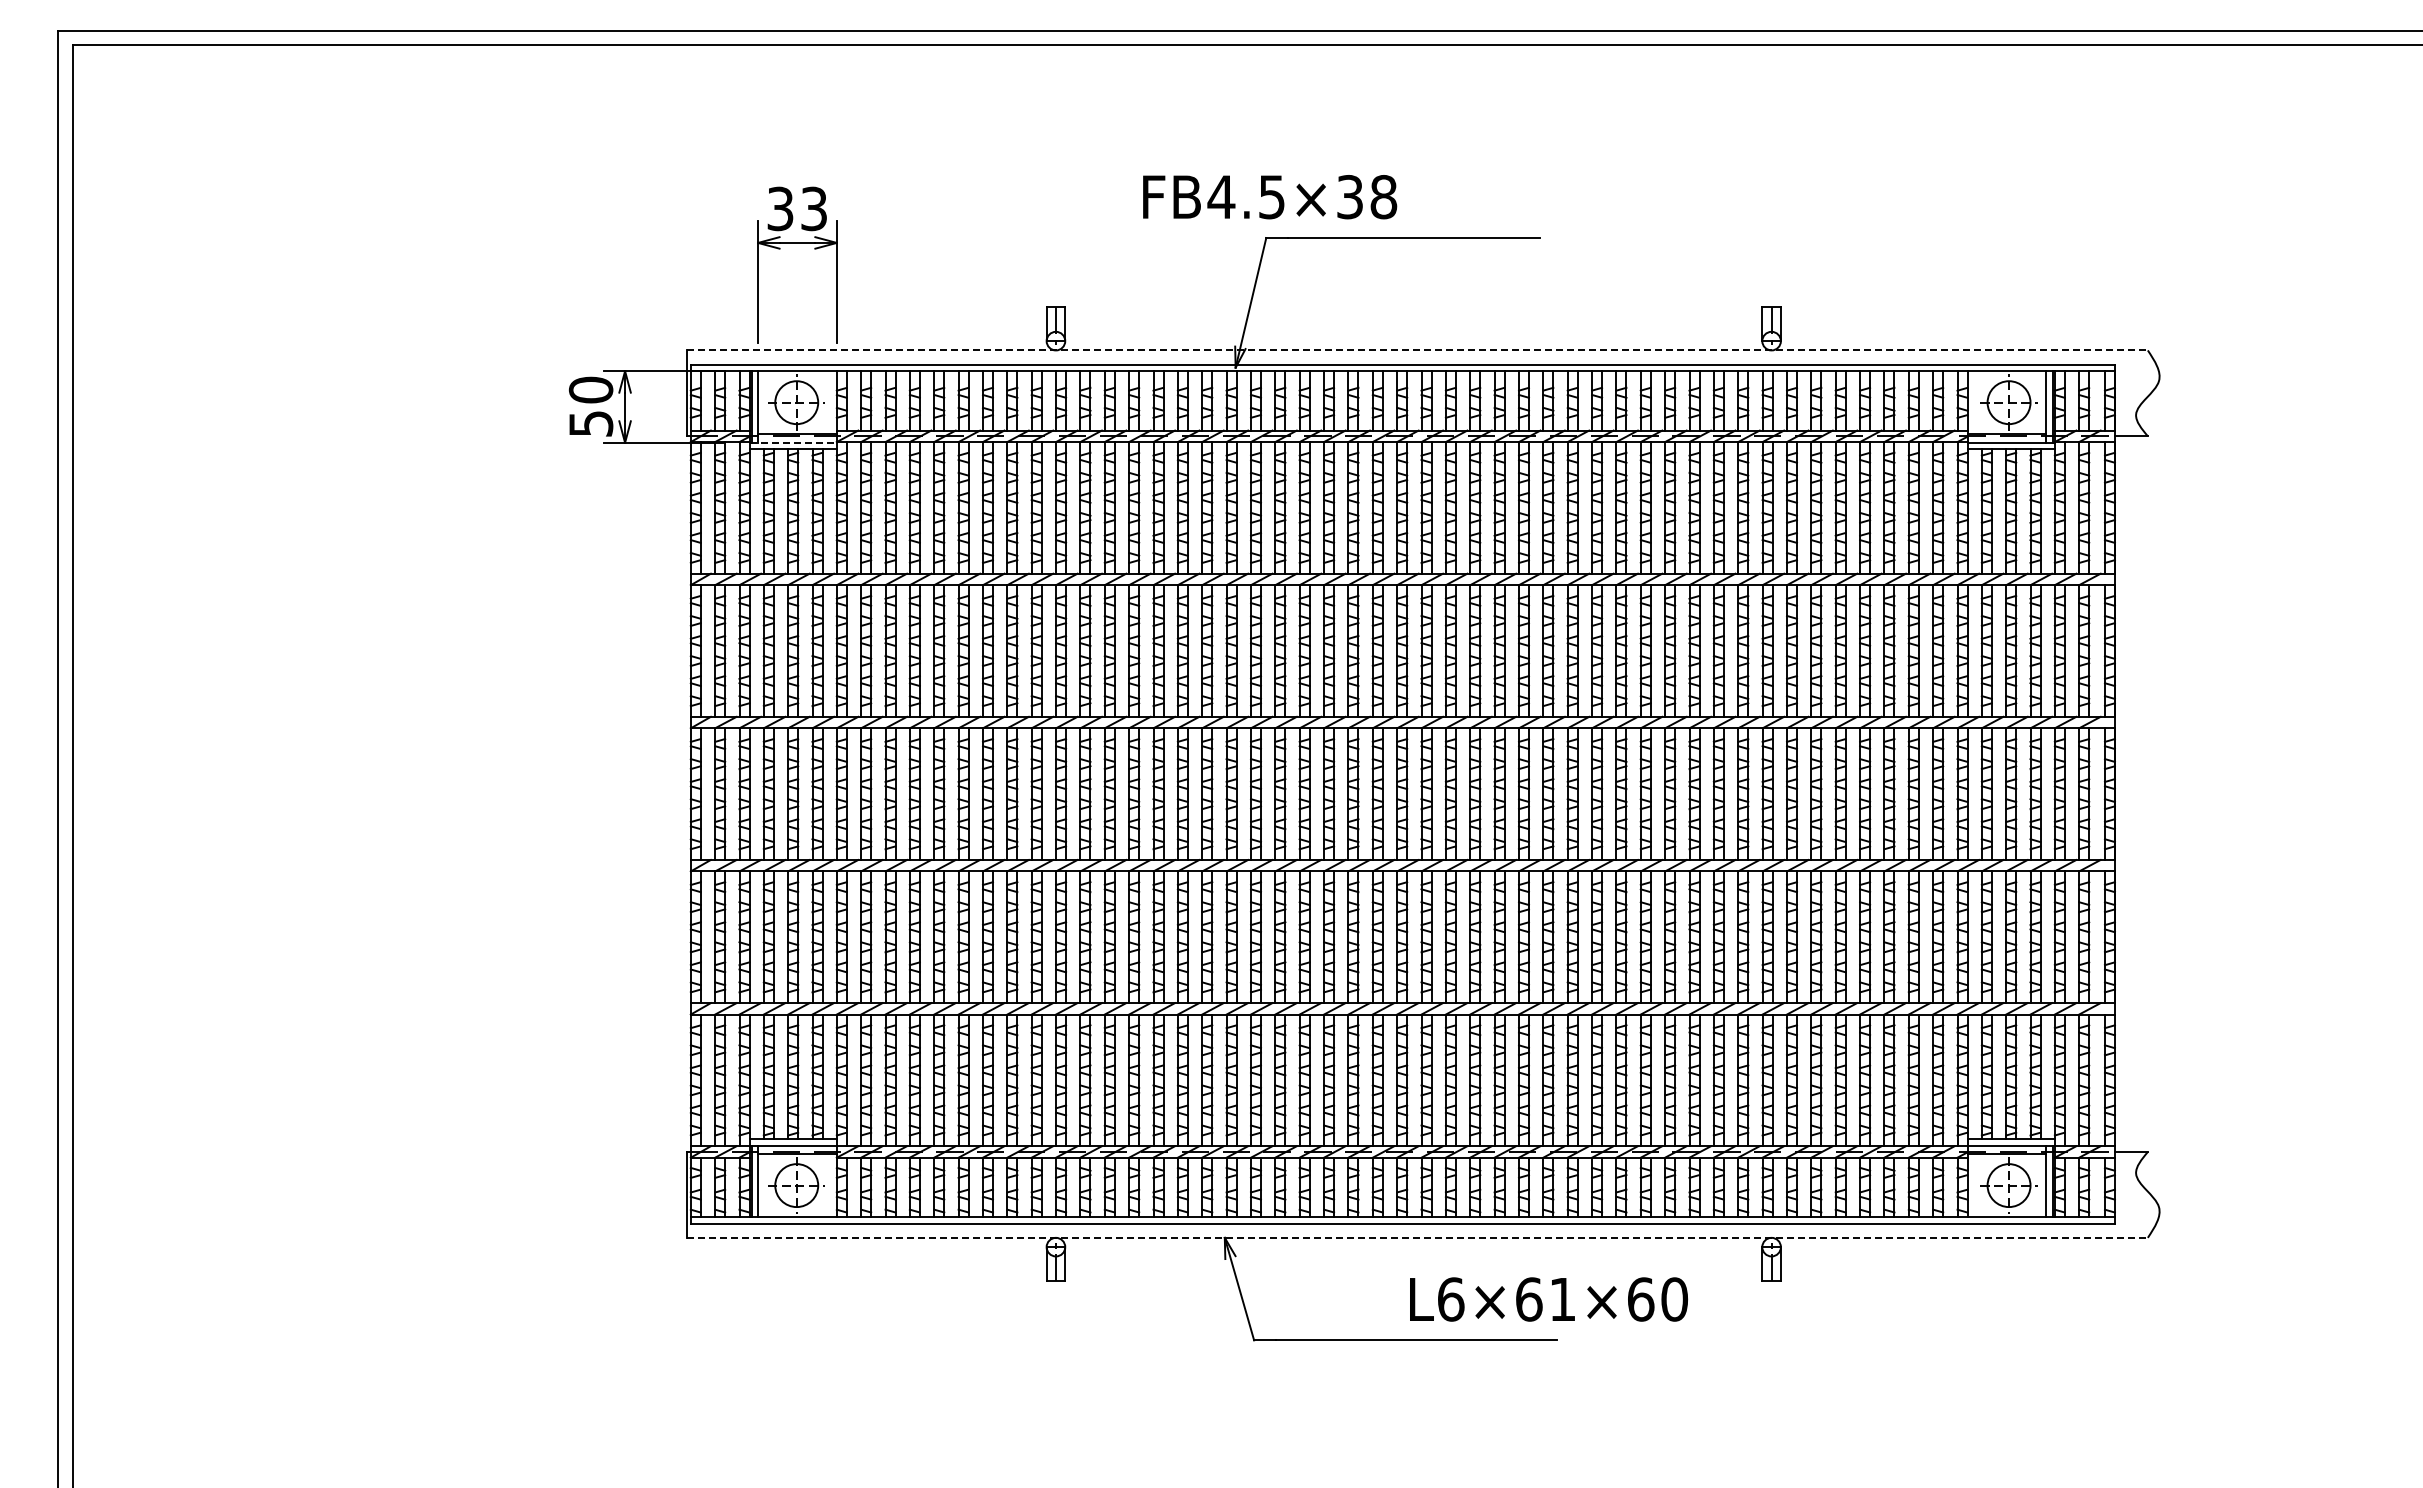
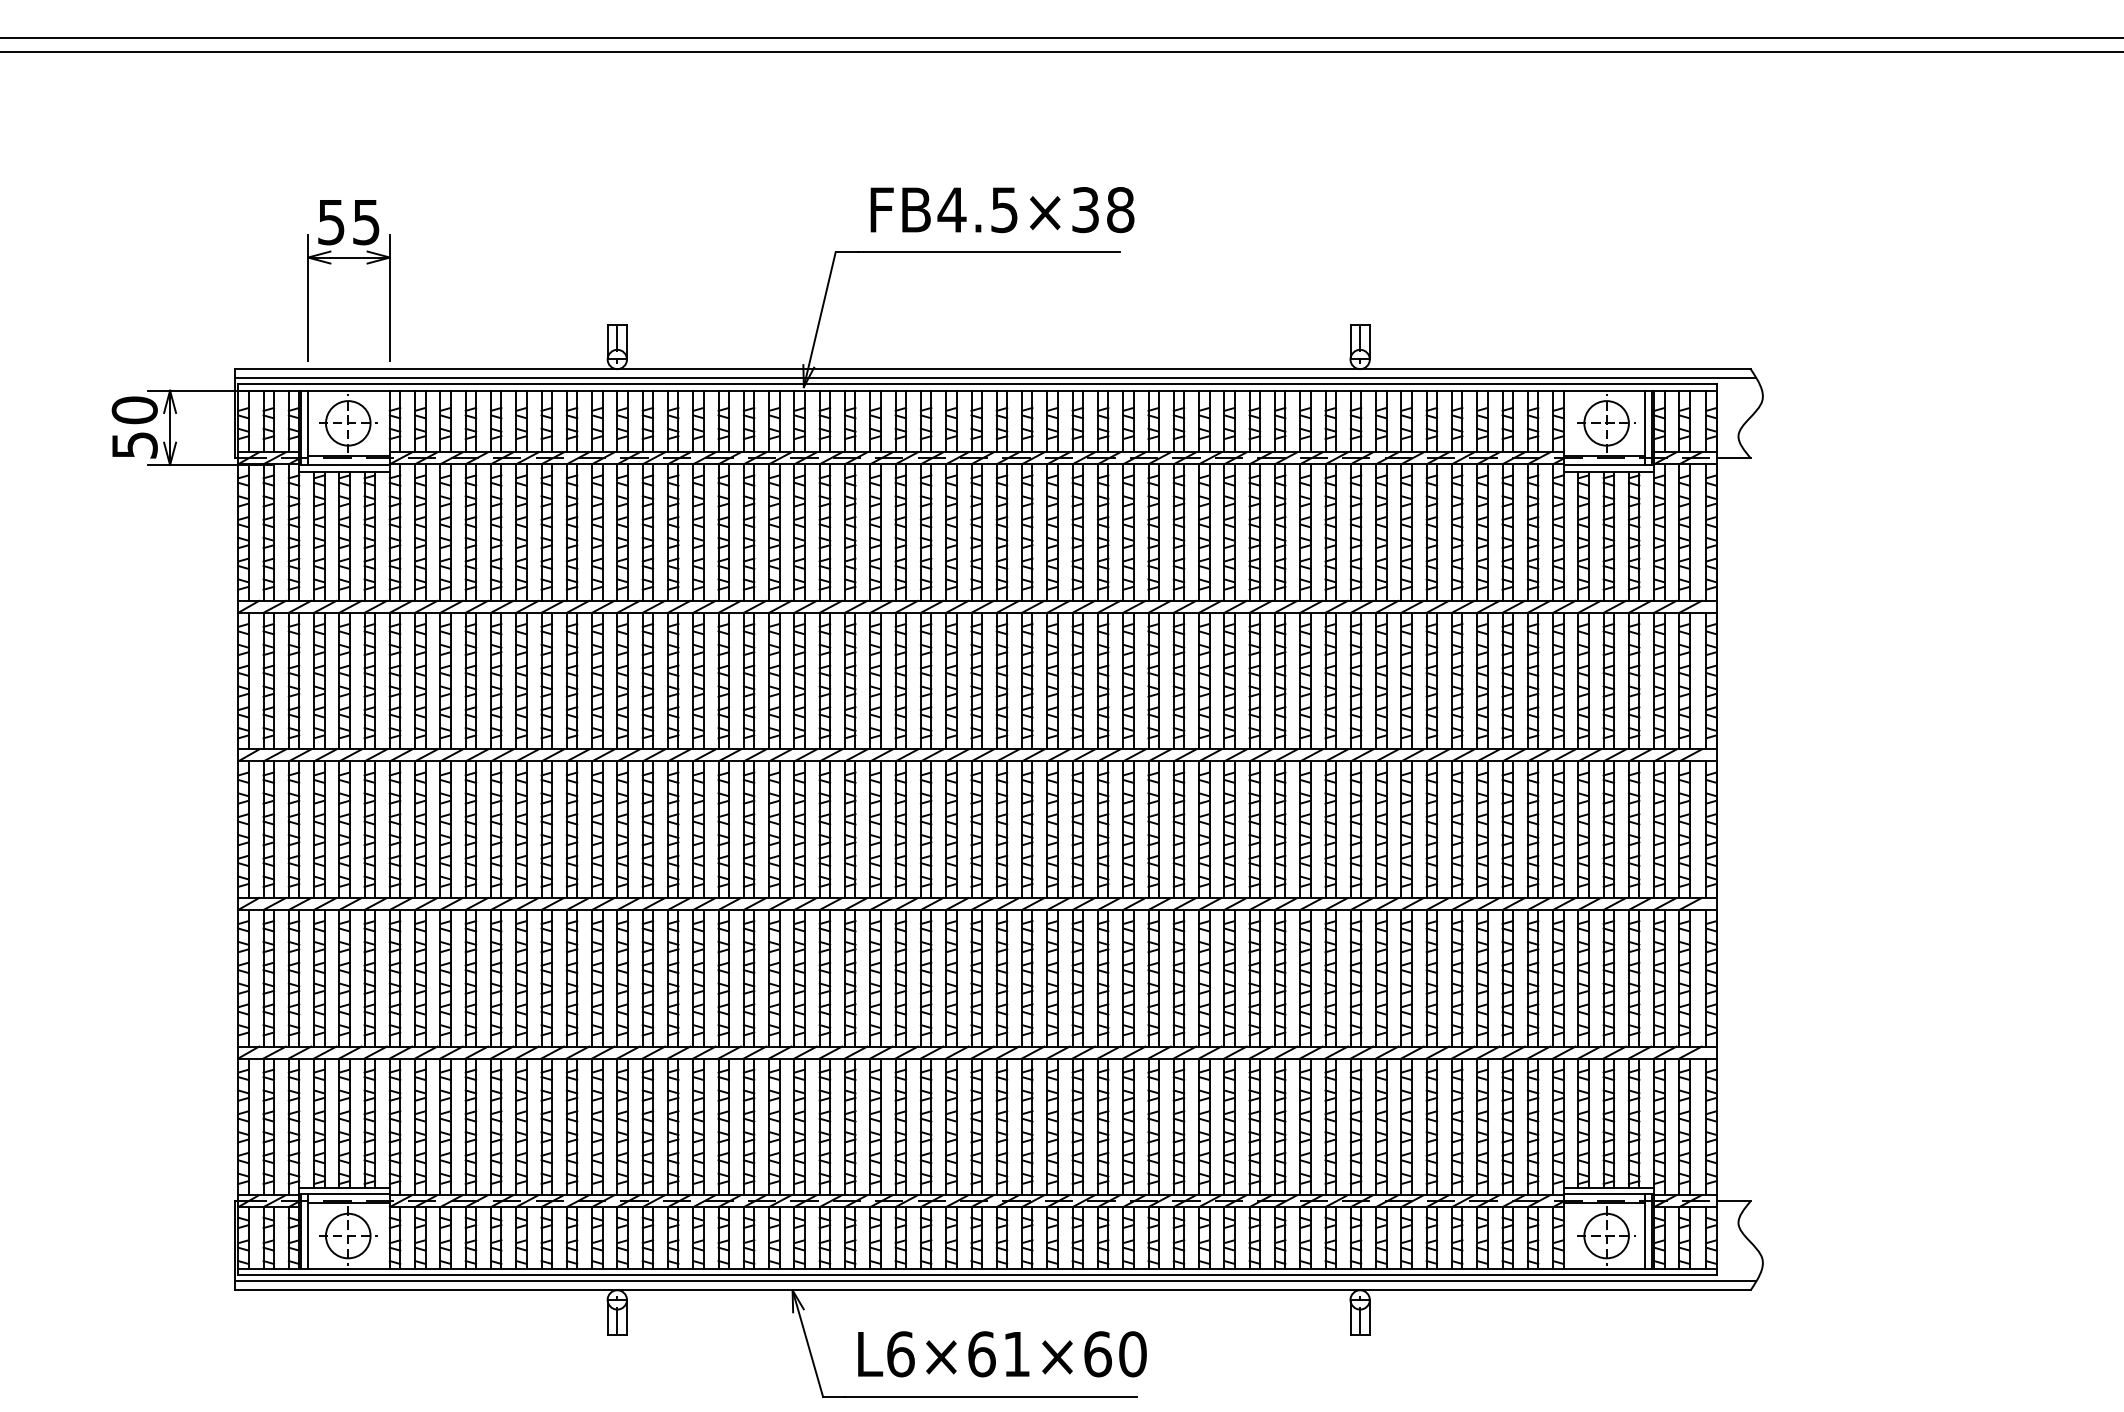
text: (1270, 197) -> (1002, 210), moved
text: (797, 208) -> (349, 221), 33 -> 55
line: (1418, 350) -> (993, 369), dashed -> solid
line: (1420, 359) -> (995, 378), added
line: (793, 442) -> (344, 464), dashed -> solid
line: (1420, 1229) -> (995, 1281), added
line: (1418, 1237) -> (993, 1289), dashed -> solid
text: (1548, 1299) -> (1001, 1354), moved

